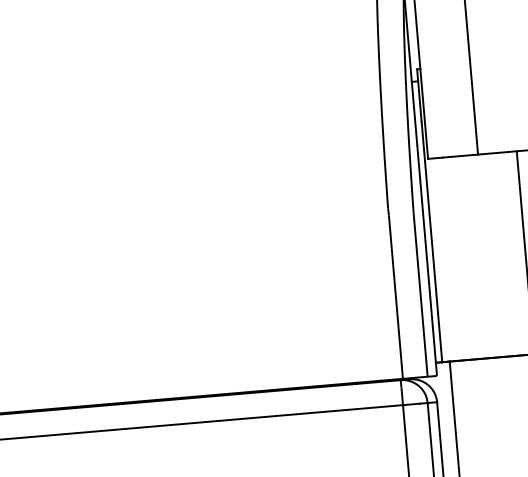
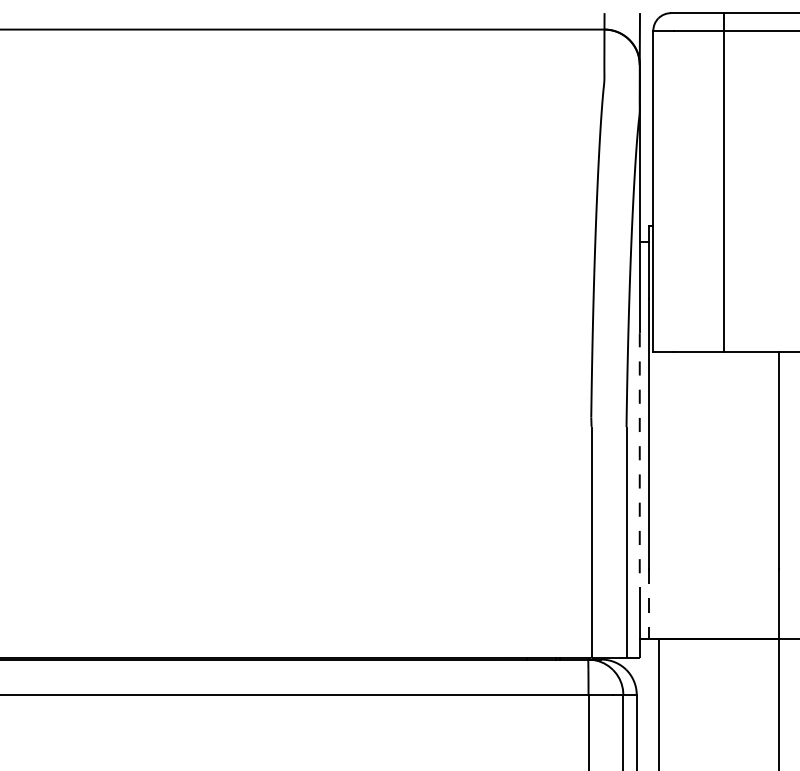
line: (424, 236) -> (639, 460), solid -> dashed
line: (439, 337) -> (648, 604), solid -> dashed

